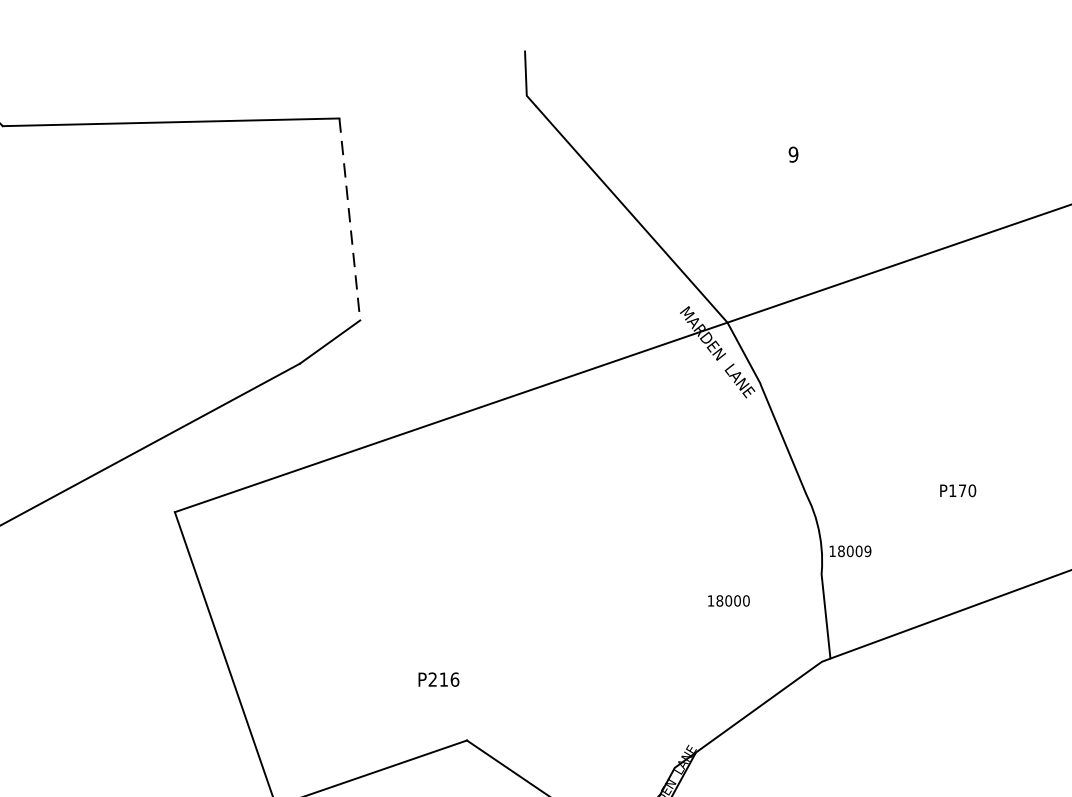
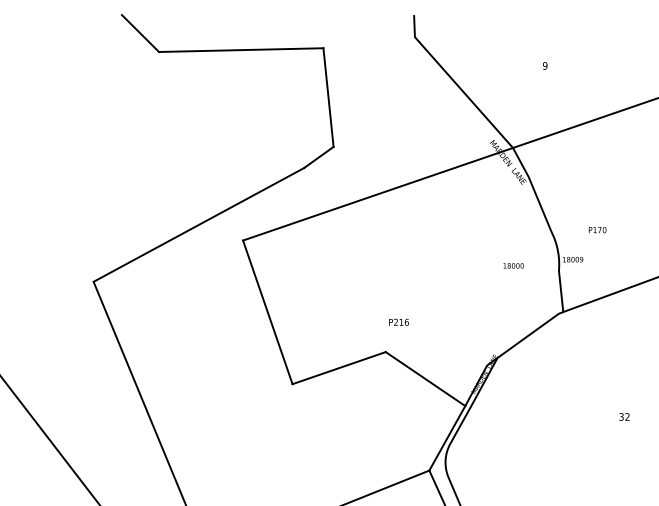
line: (349, 219) -> (328, 97), dashed -> solid
text: (957, 491) -> (597, 230), moved
text: (728, 600) -> (513, 265), moved
text: (437, 677) -> (398, 321), moved

